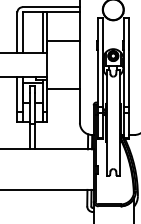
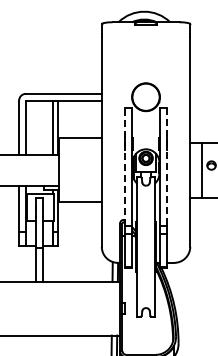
line: (97, 62) -> (125, 166), solid -> dashed
line: (128, 62) -> (166, 167), solid -> dashed

